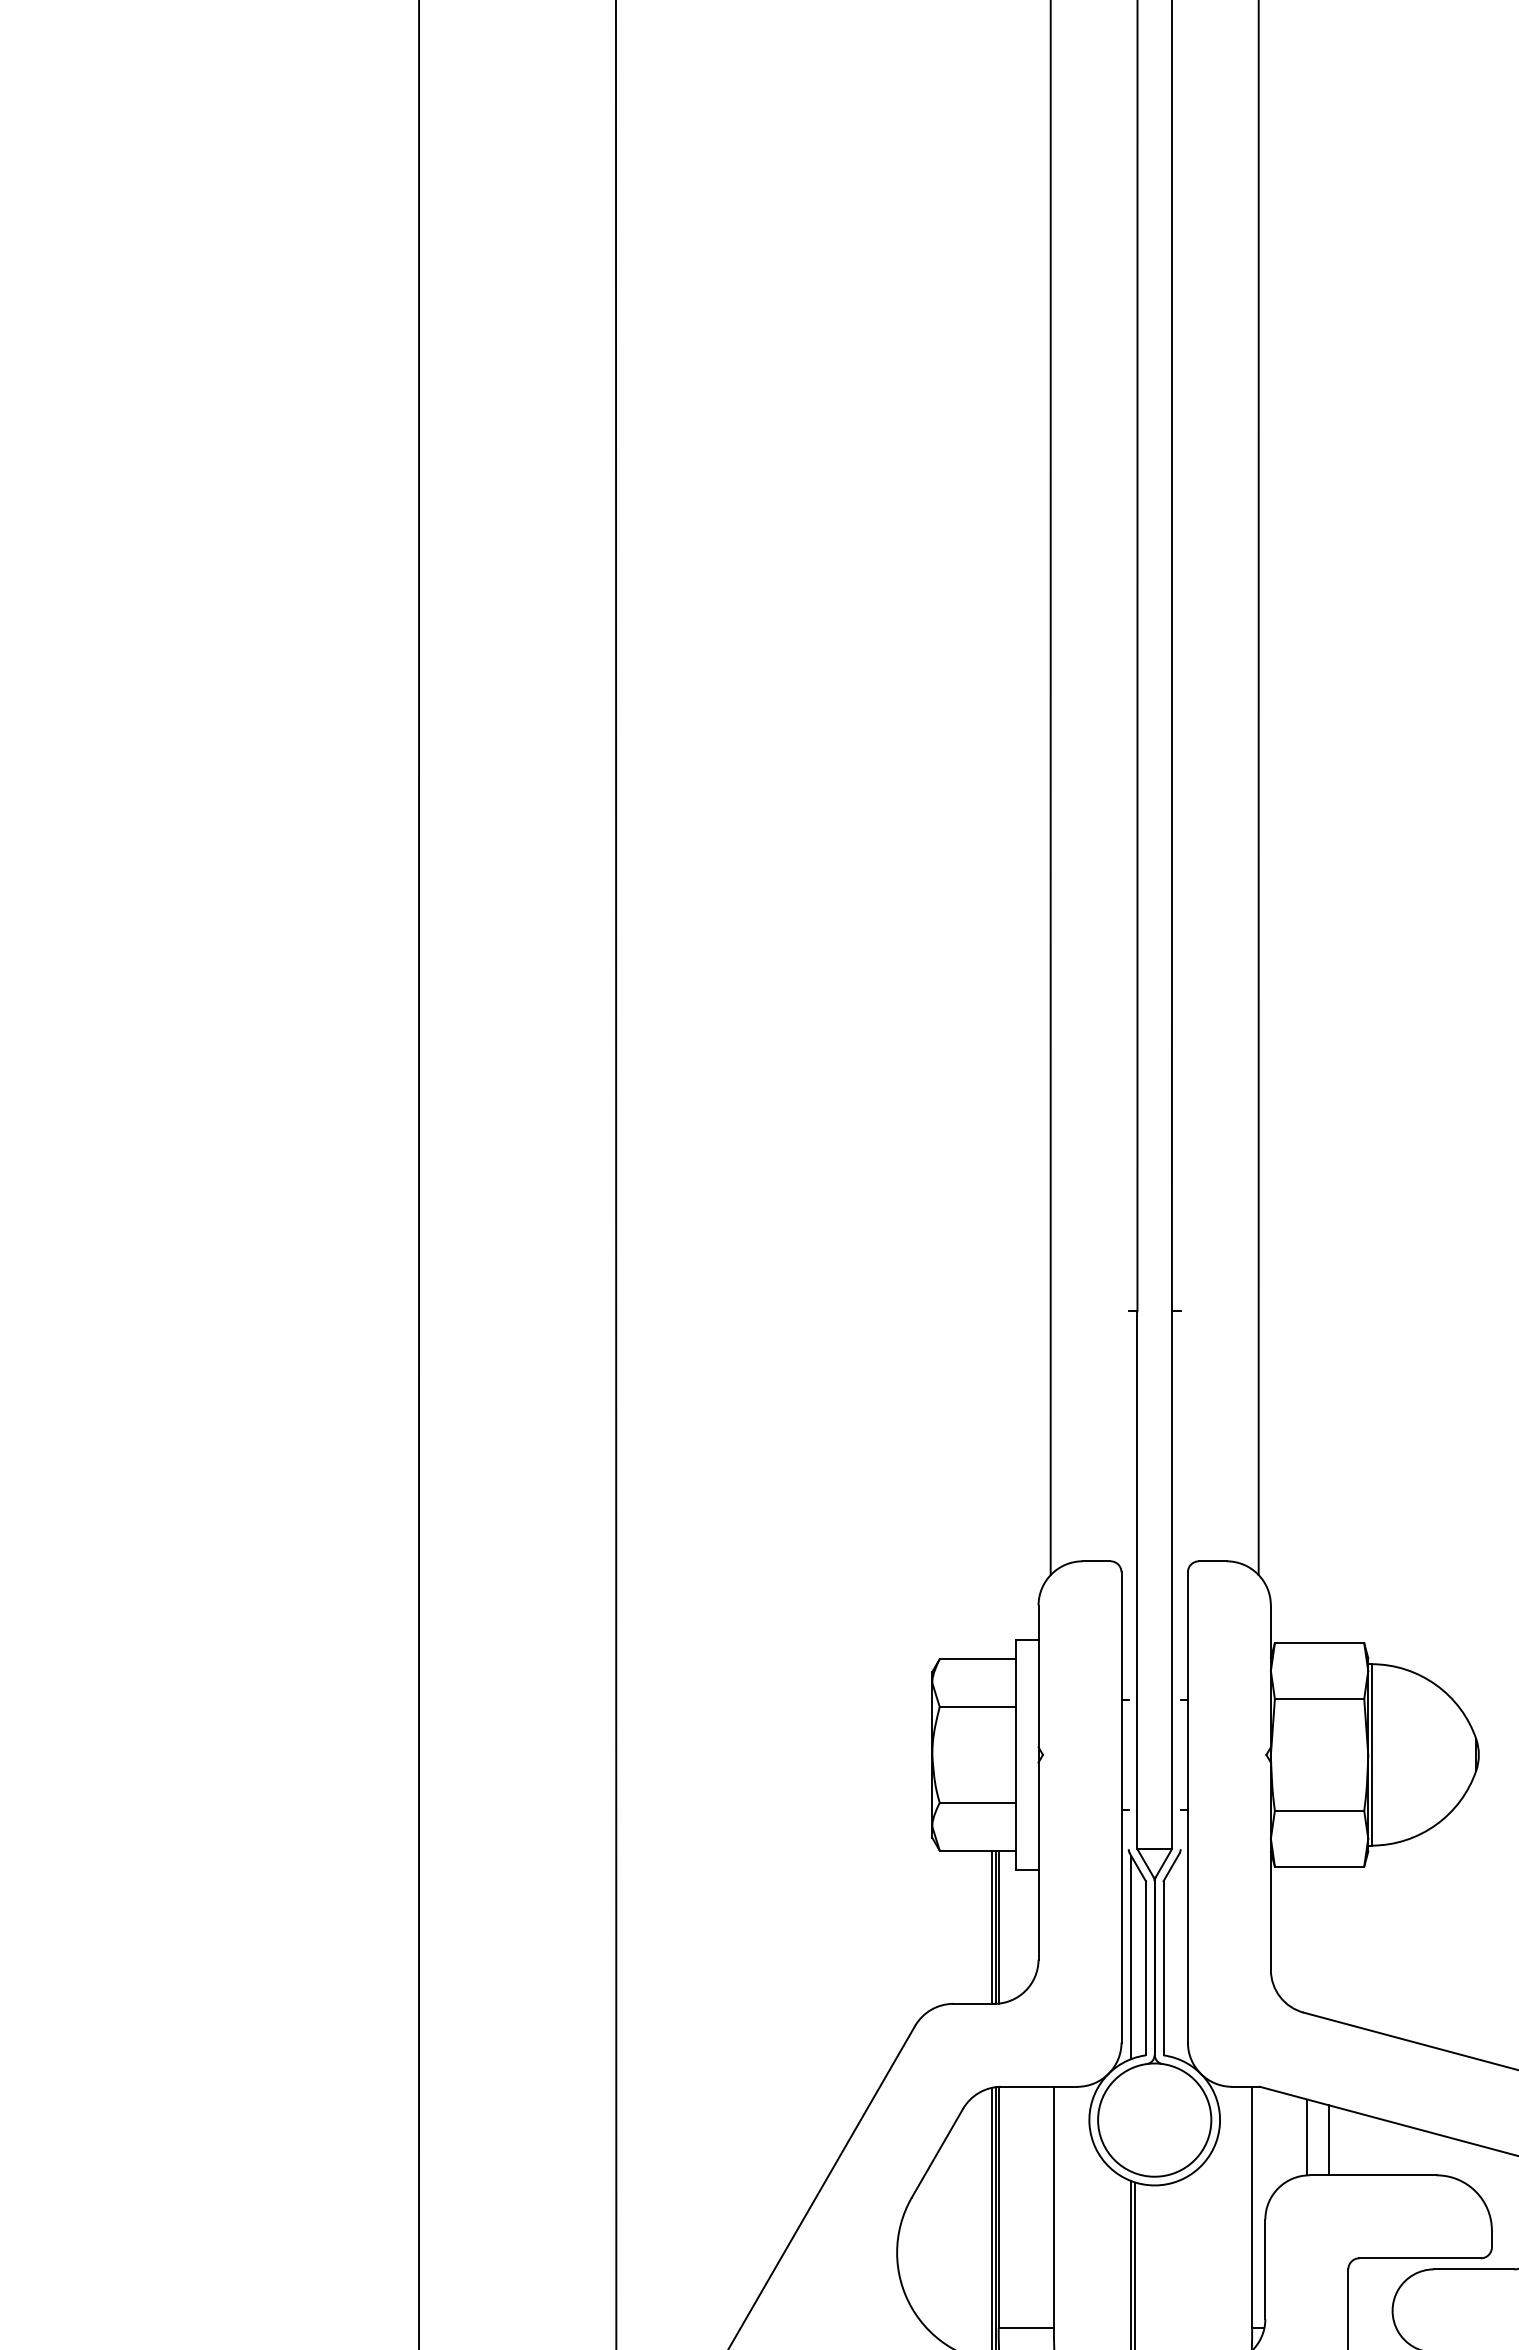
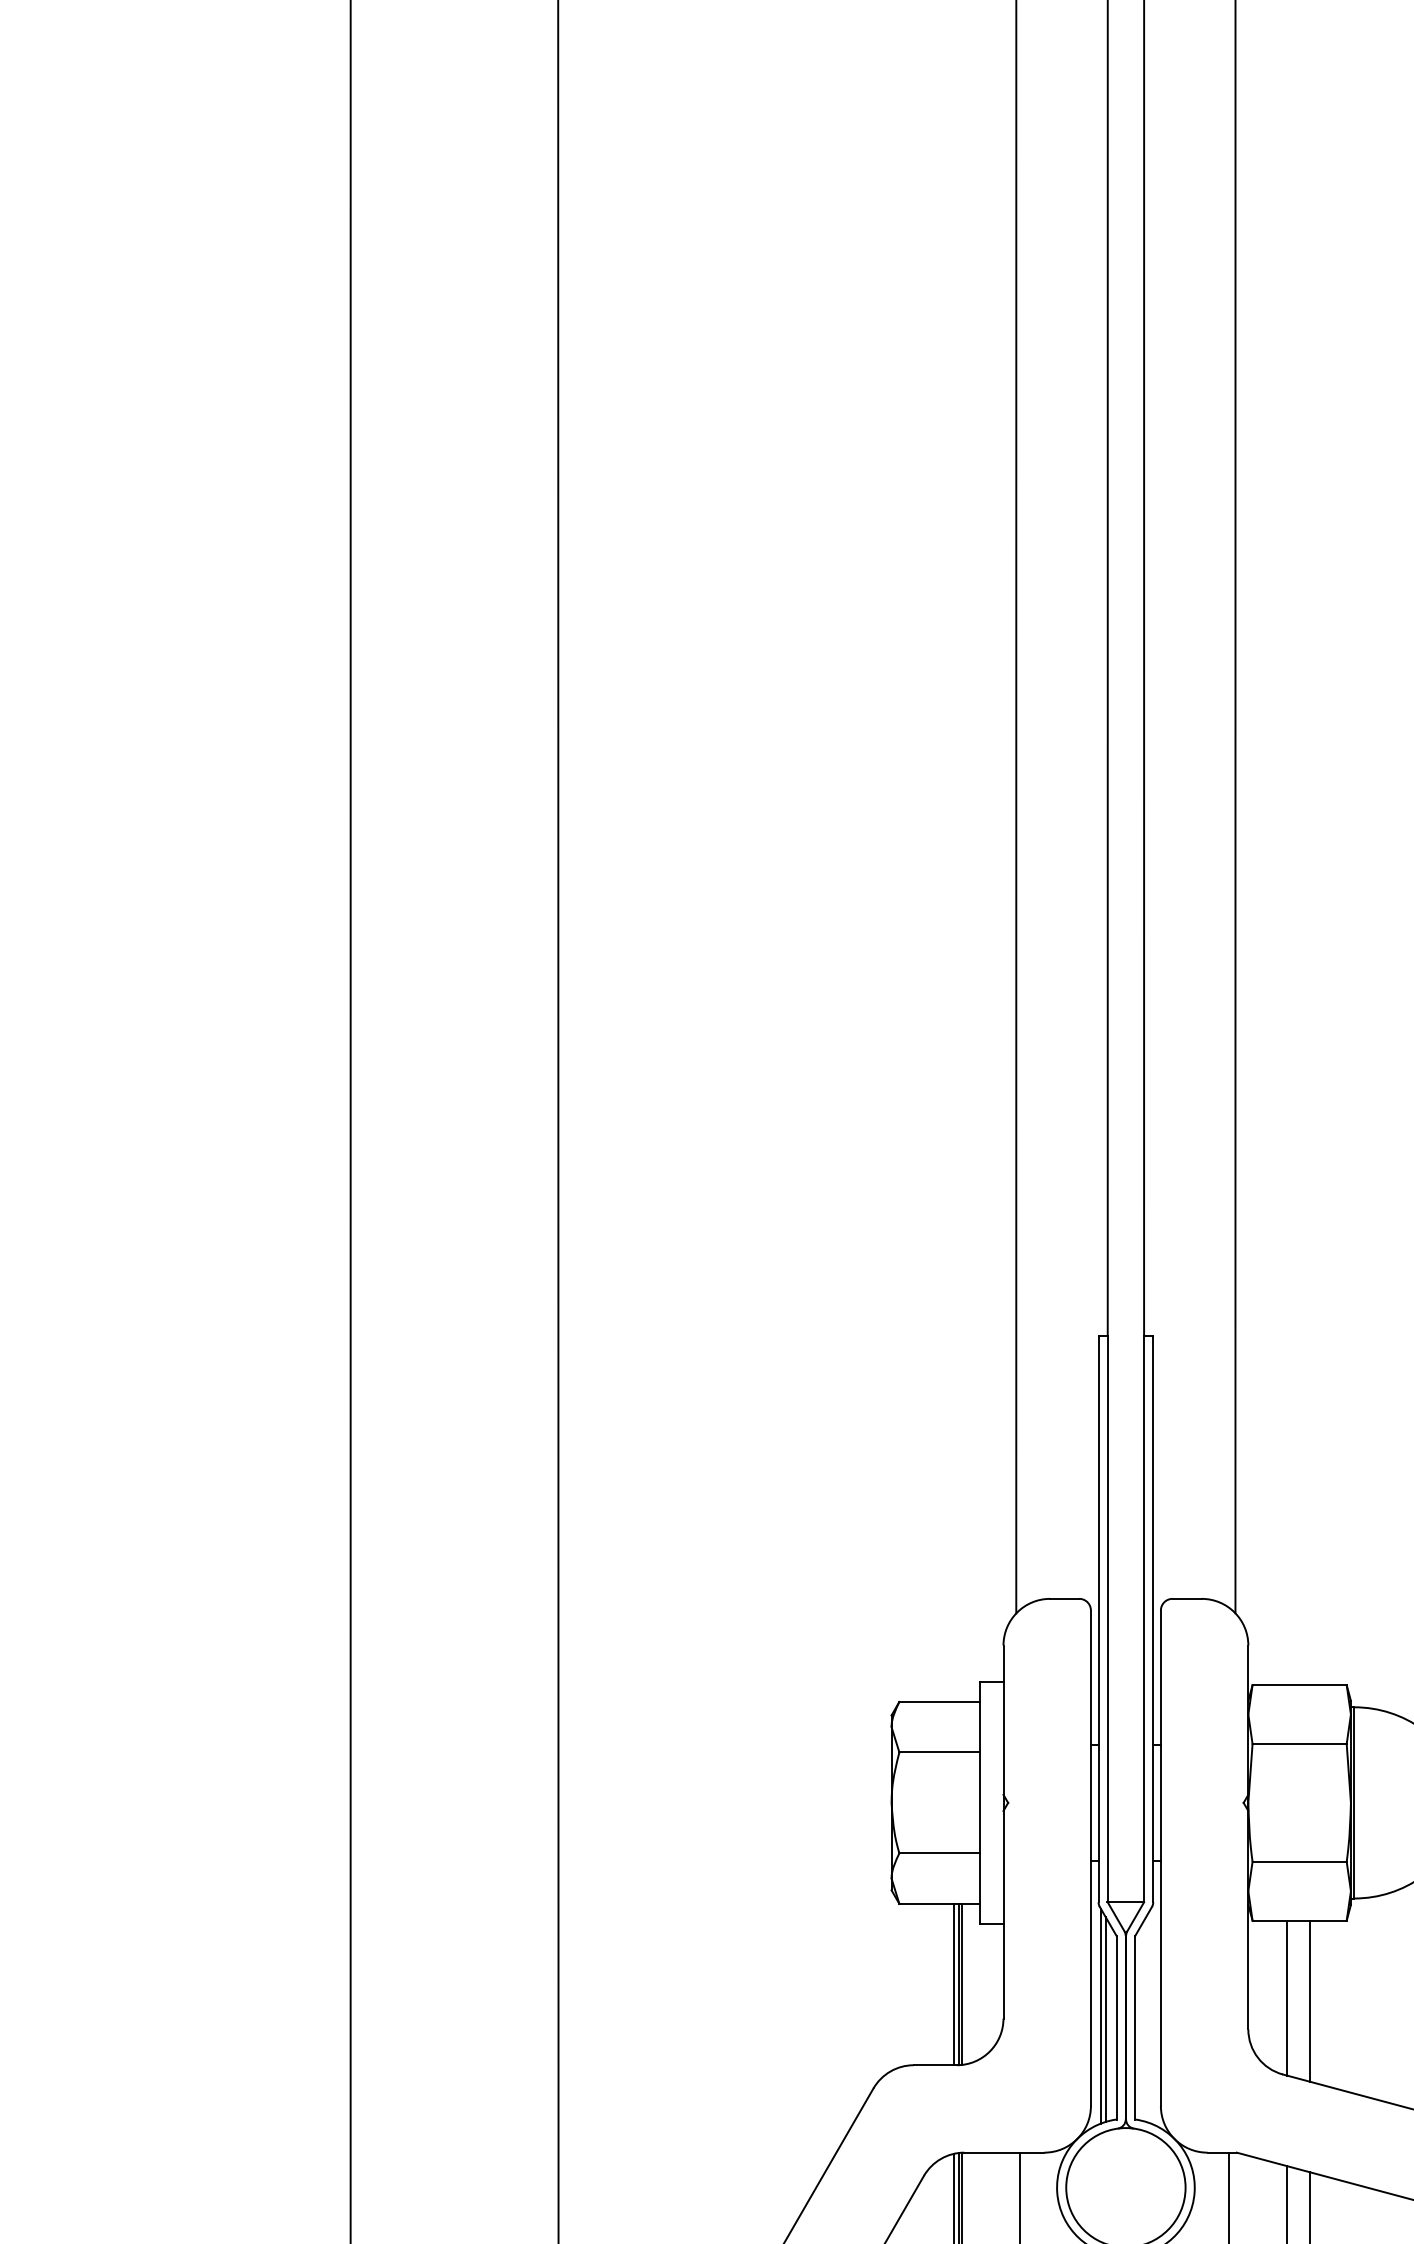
line: (1128, 1580) -> (1098, 1619), added
line: (1180, 1580) -> (1153, 1619), added
line: (1307, 1939) -> (1286, 1997), added
line: (1329, 1942) -> (1310, 2000), added
line: (1135, 1960) -> (1105, 2019), added

